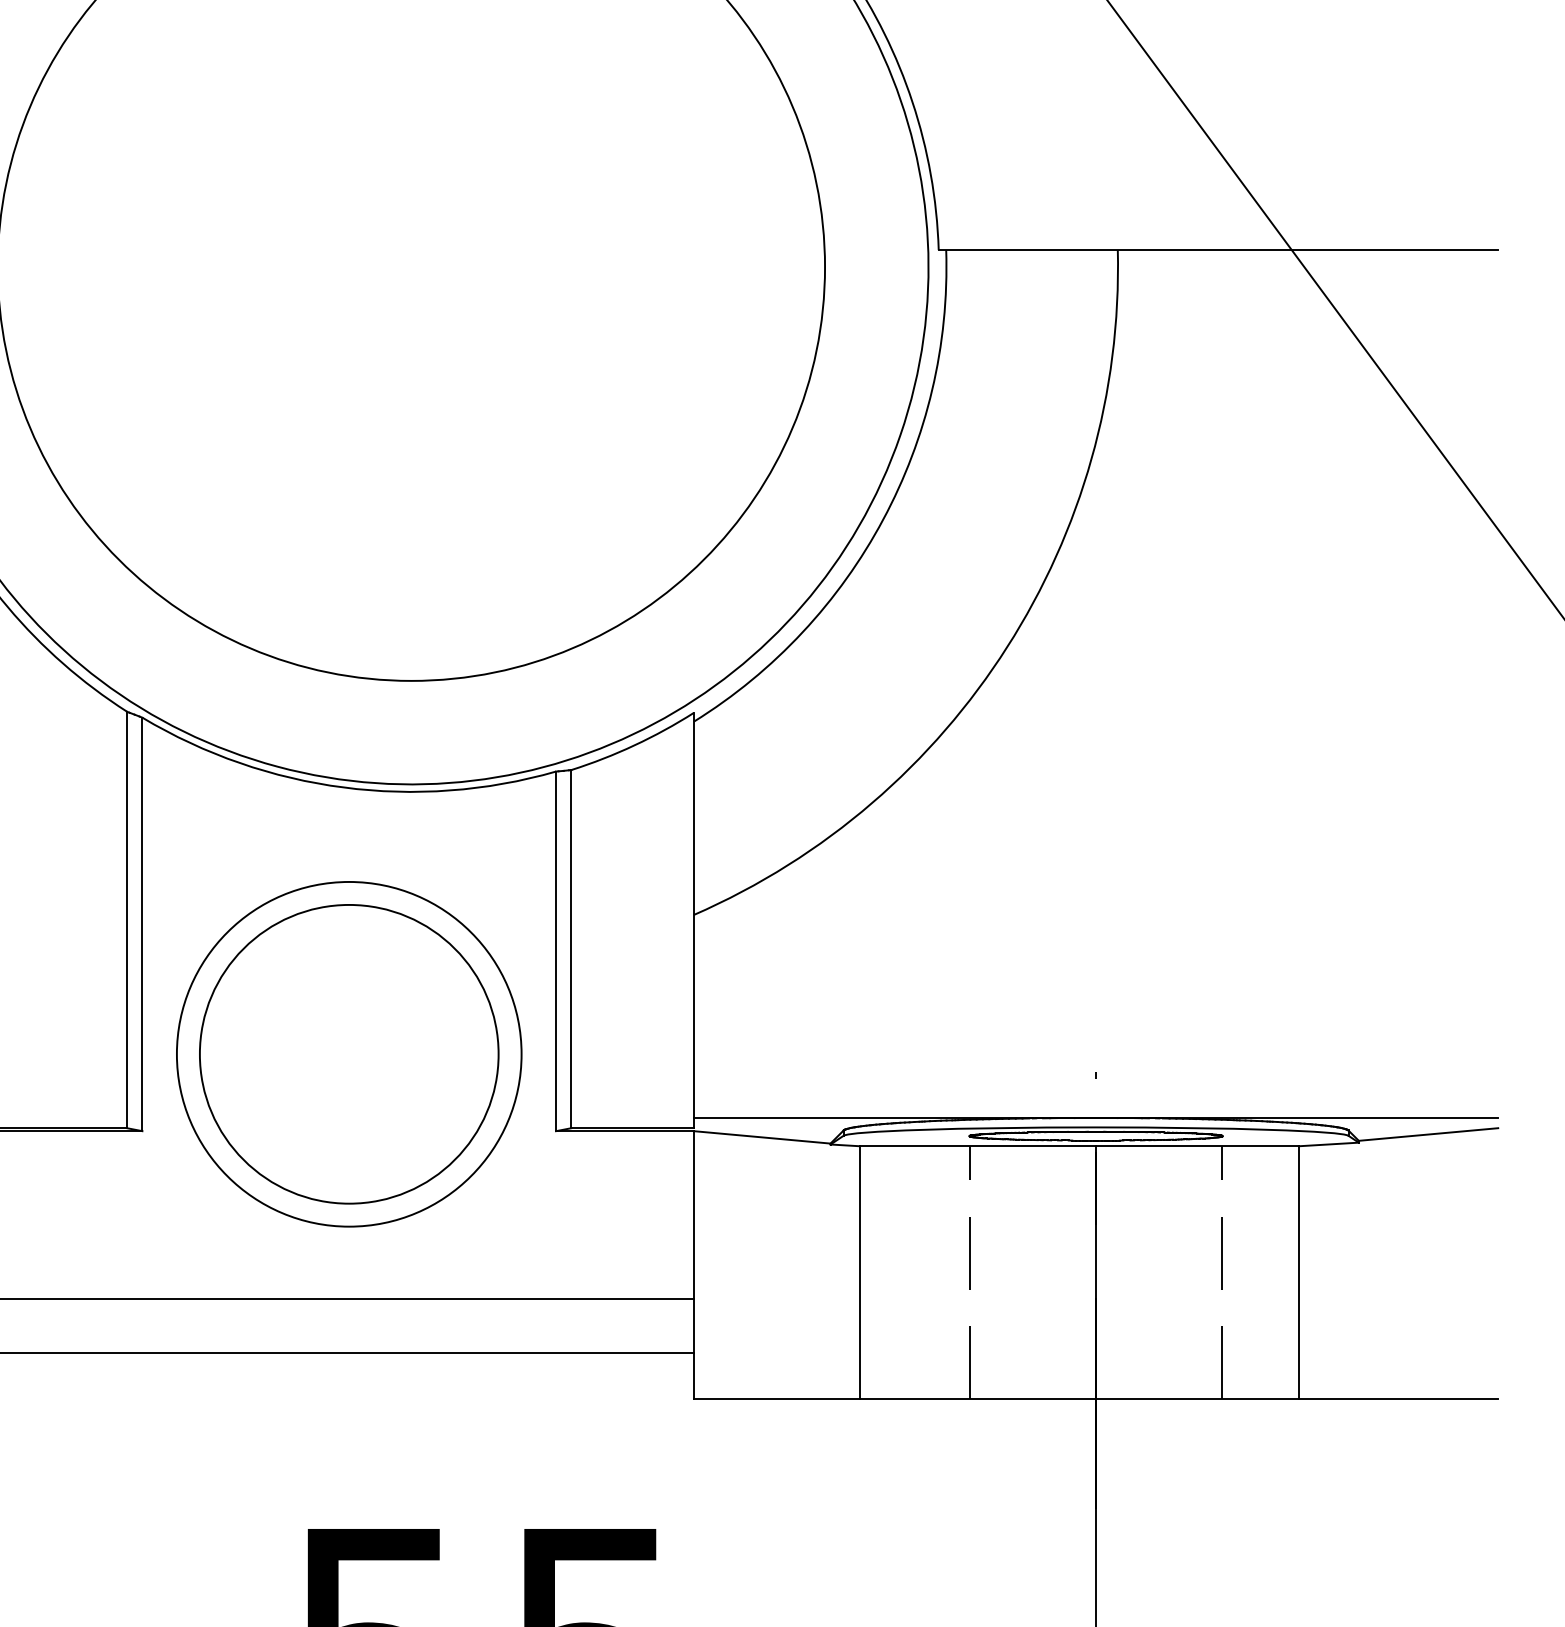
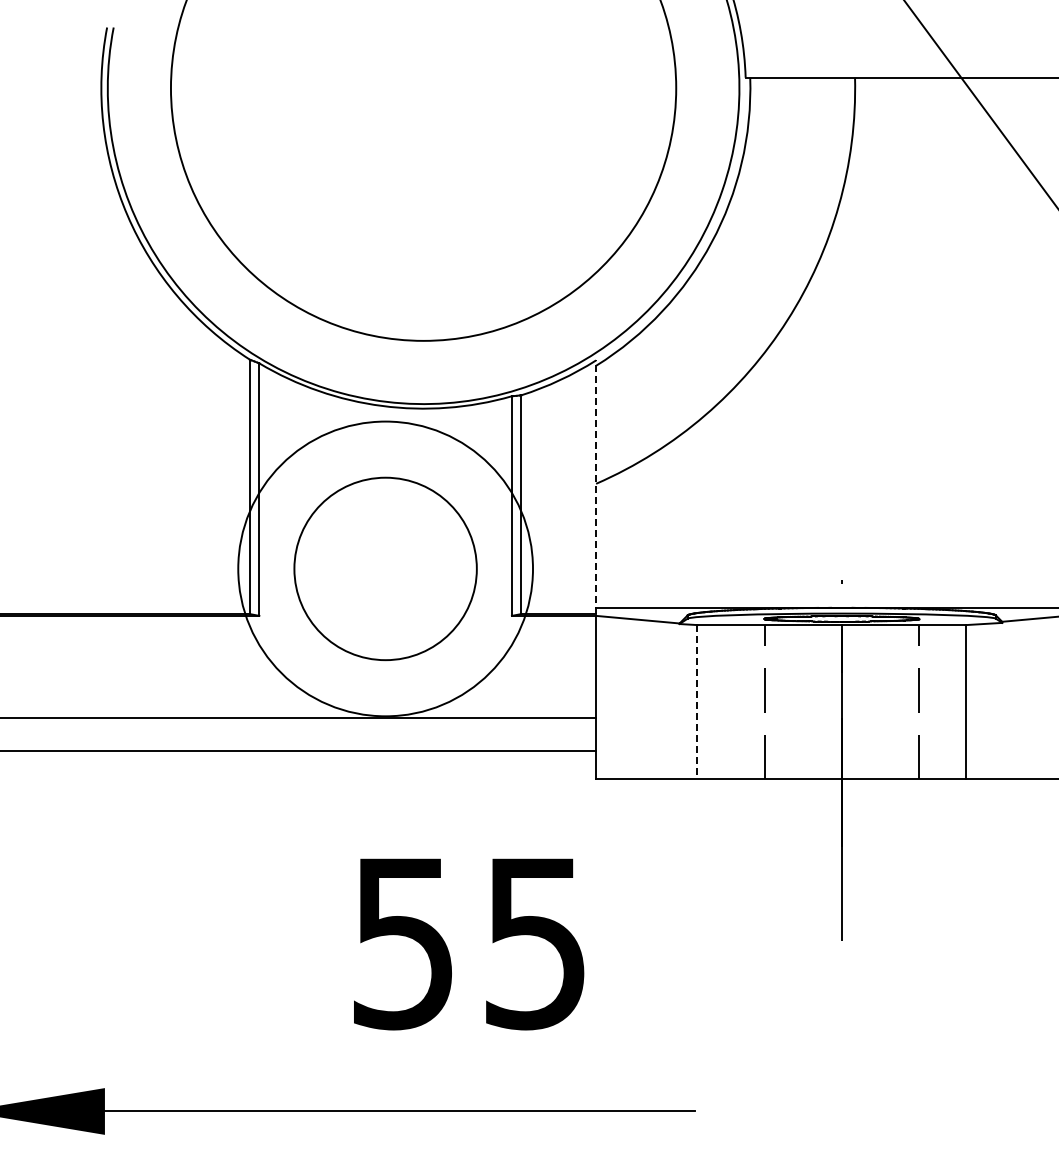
line: (694, 920) -> (596, 487), solid -> dashed
circle: (349, 1053) -> (385, 568), size x1.4
line: (859, 1272) -> (697, 702), solid -> dashed

